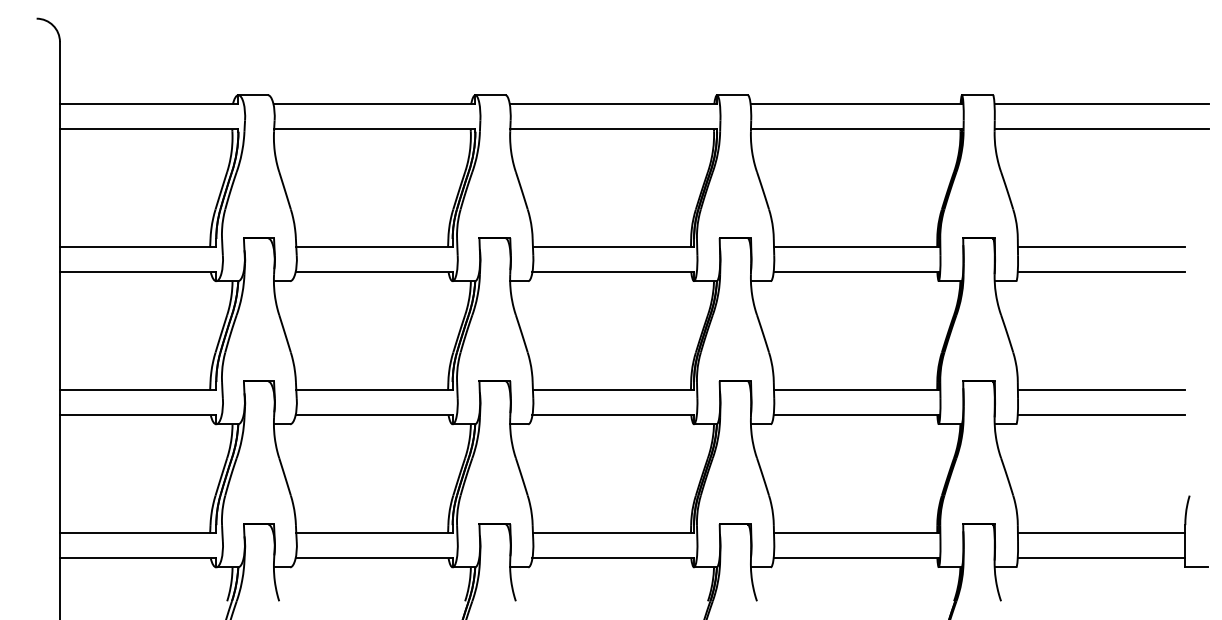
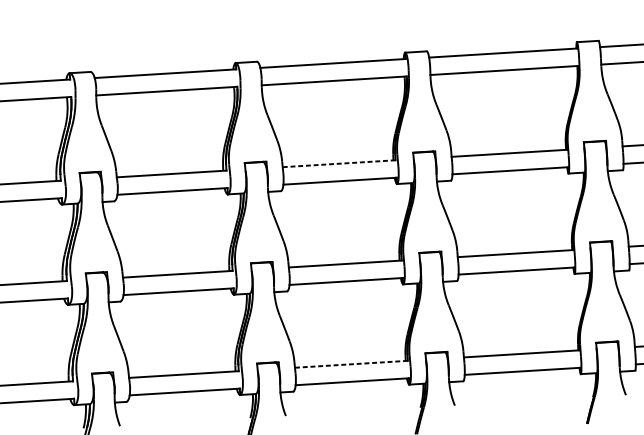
line: (613, 247) -> (339, 163), solid -> dashed
line: (613, 533) -> (351, 364), solid -> dashed

